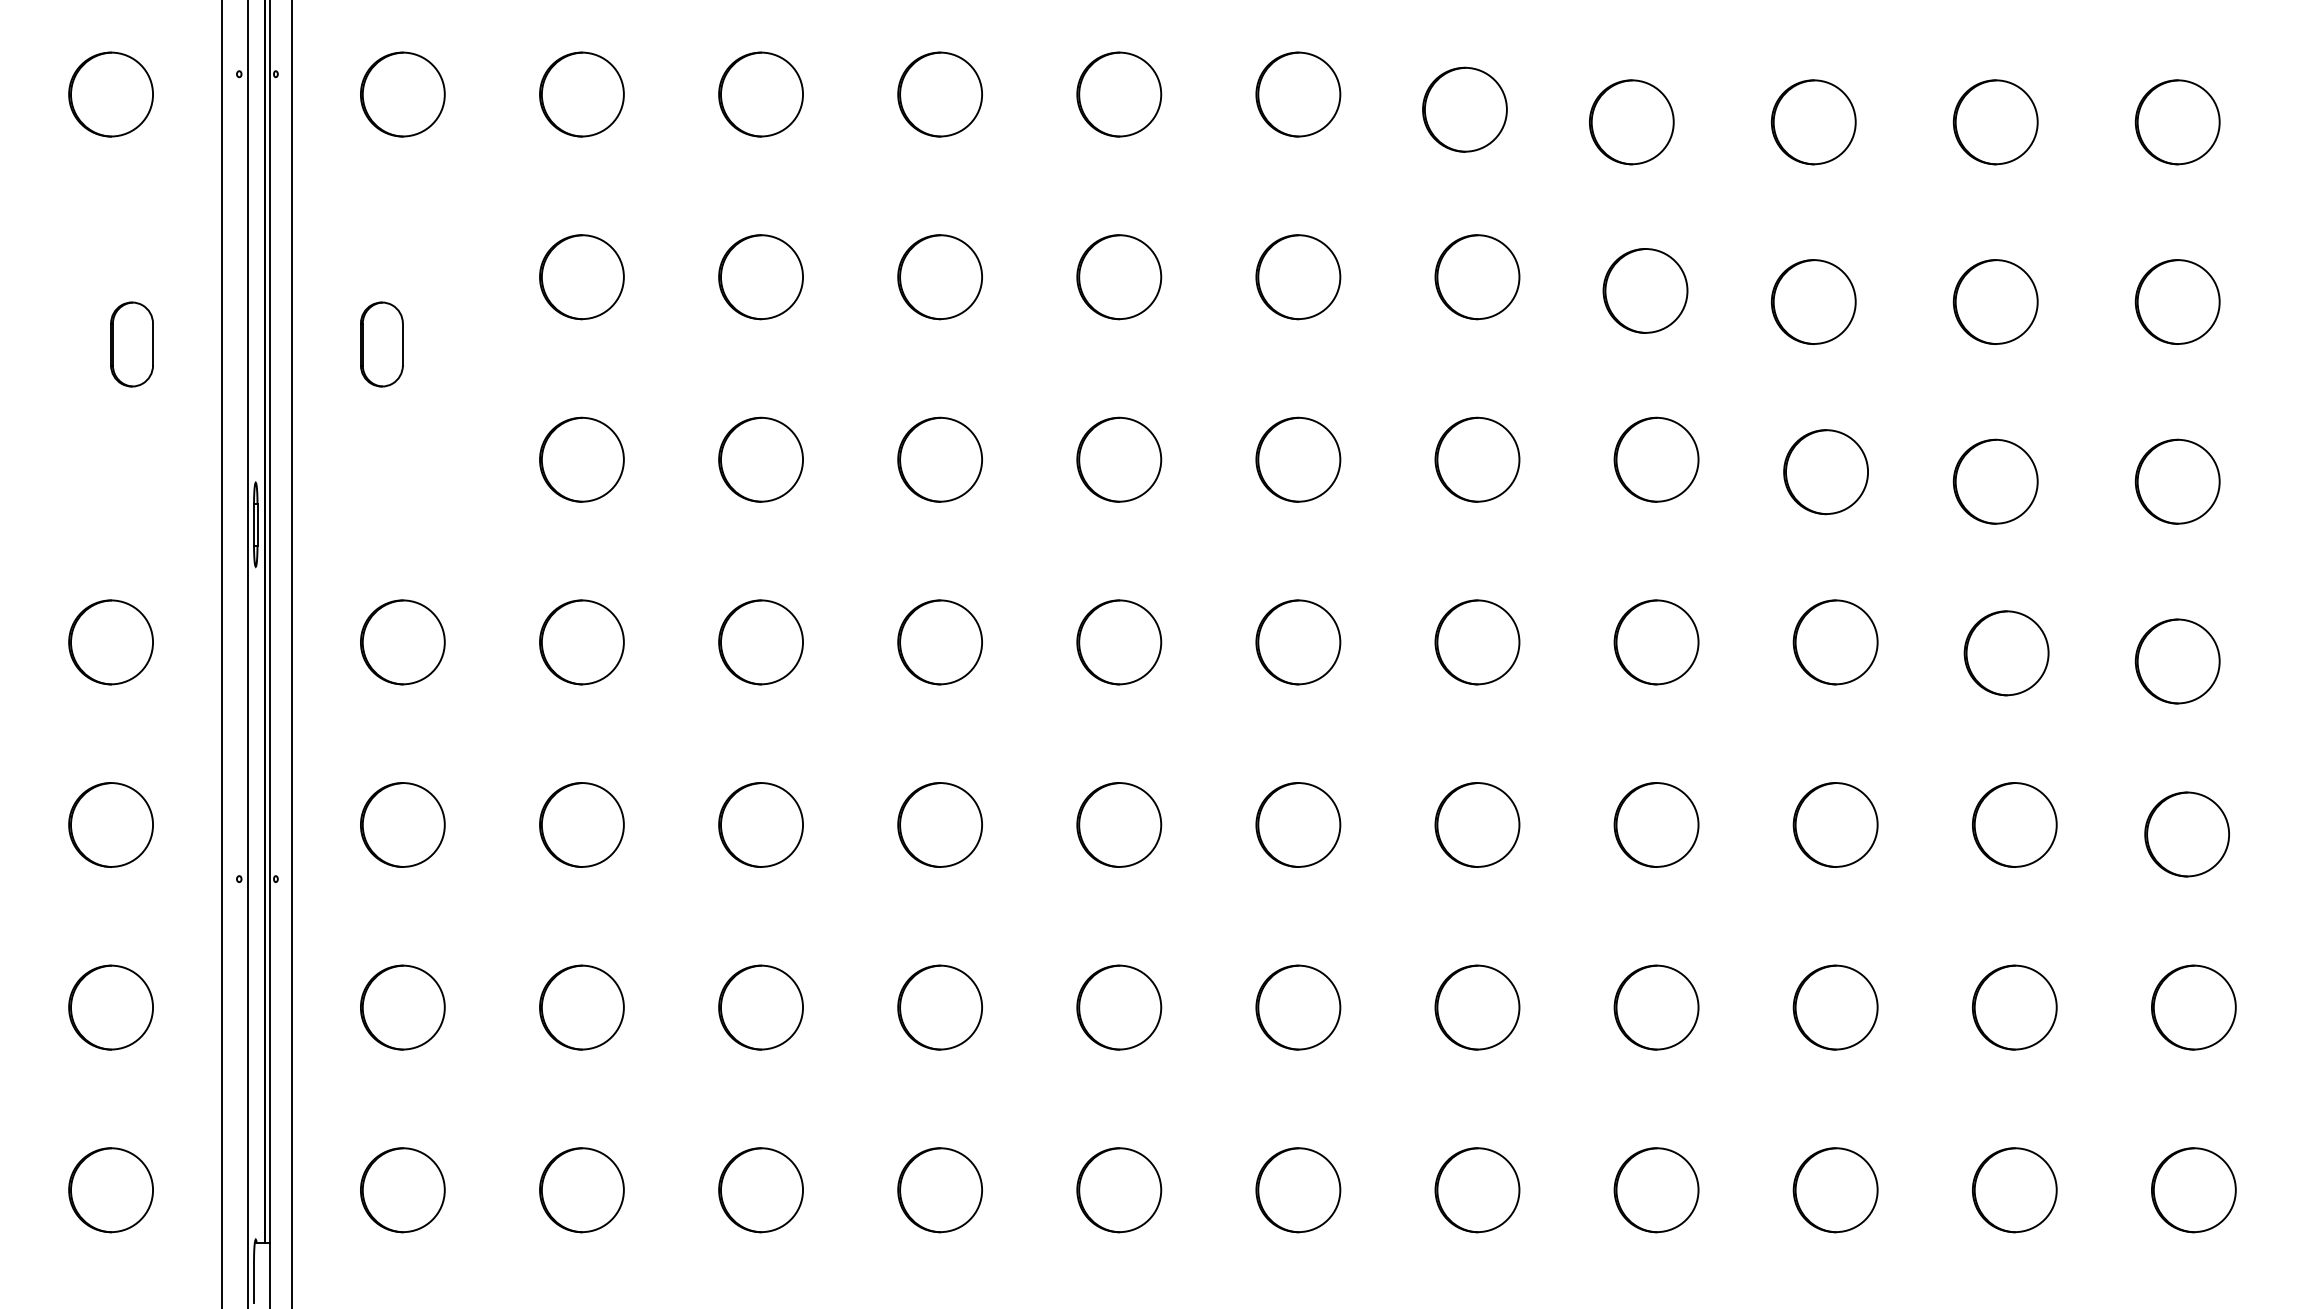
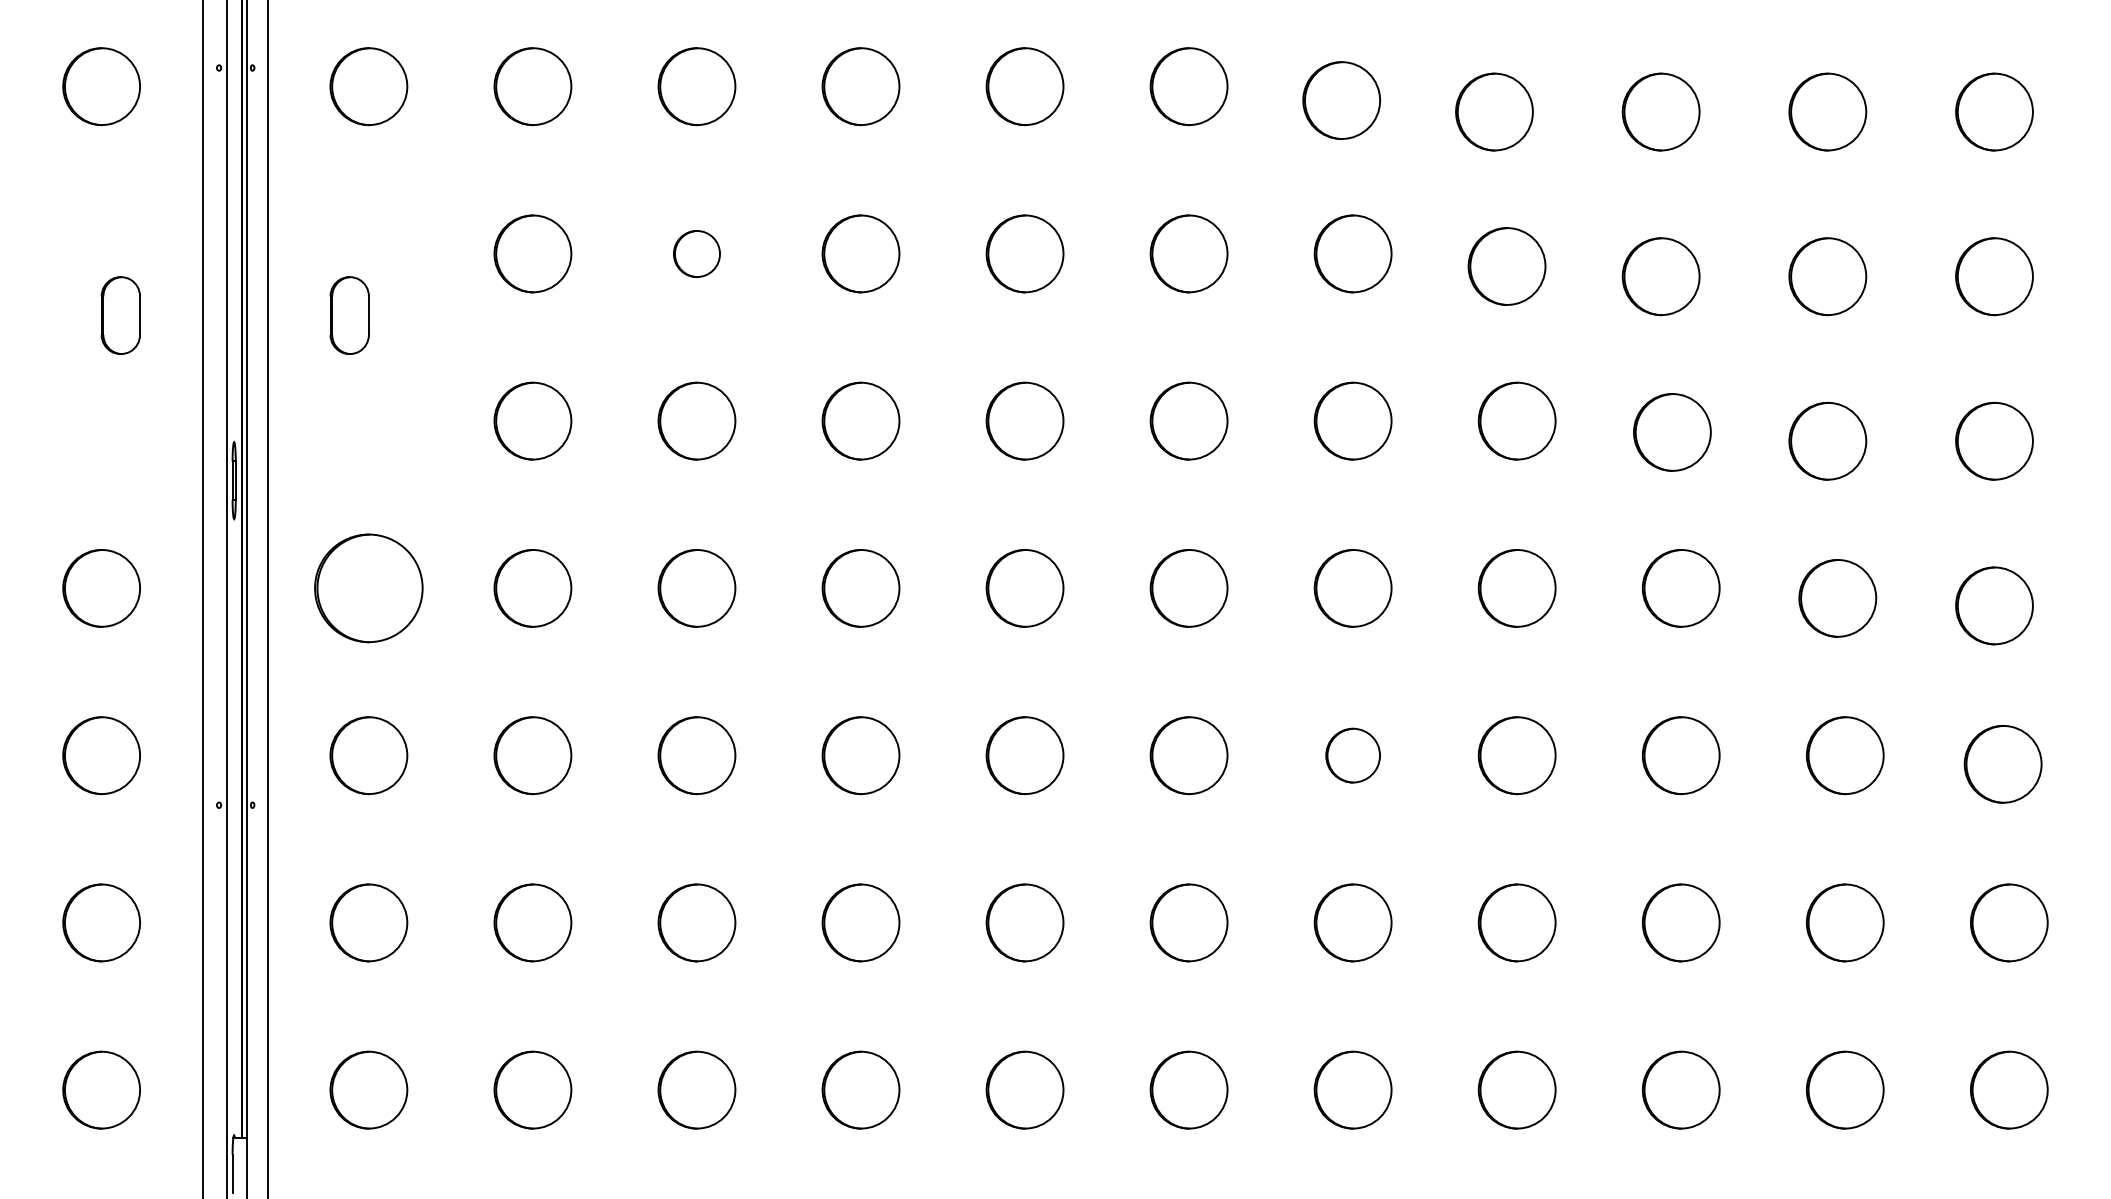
part: (760, 277) -> (696, 254), size x0.6
part: (402, 642) -> (368, 588), size x1.4
part: (1477, 824) -> (1353, 755), size x0.7

